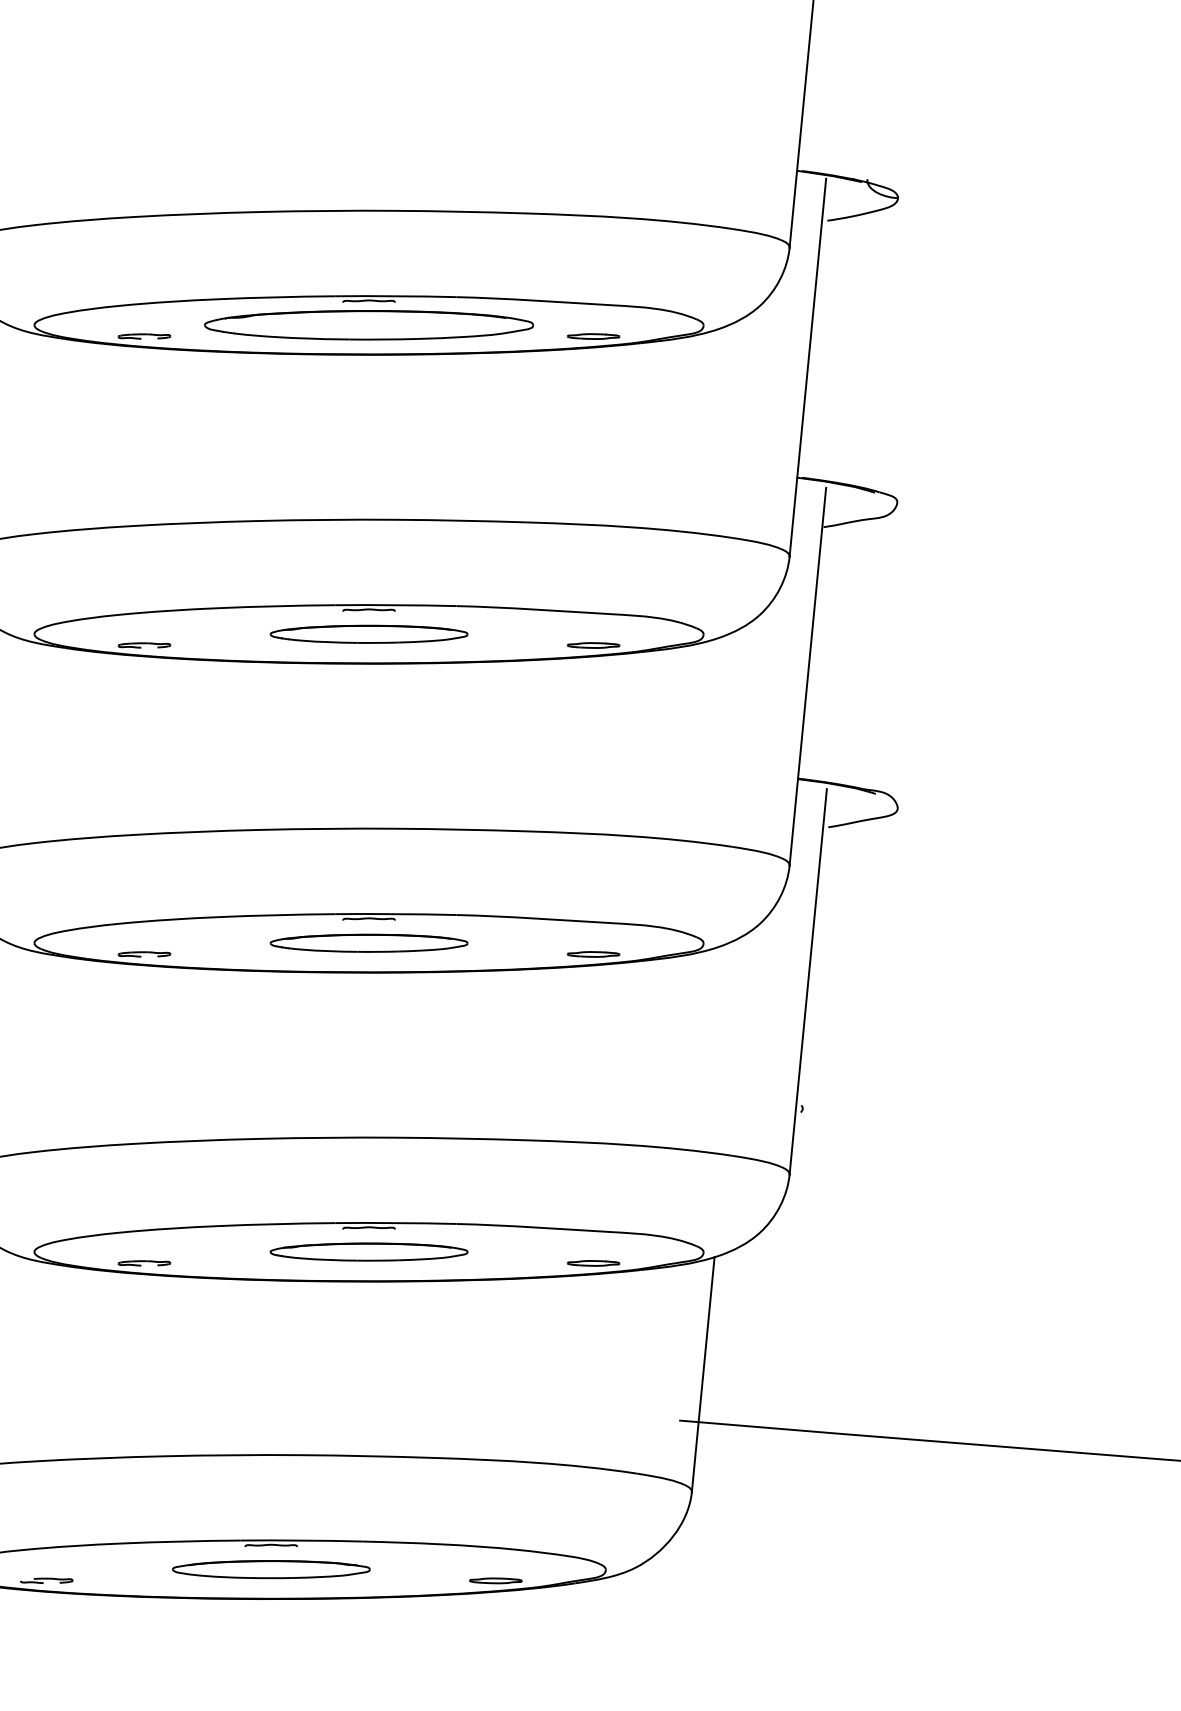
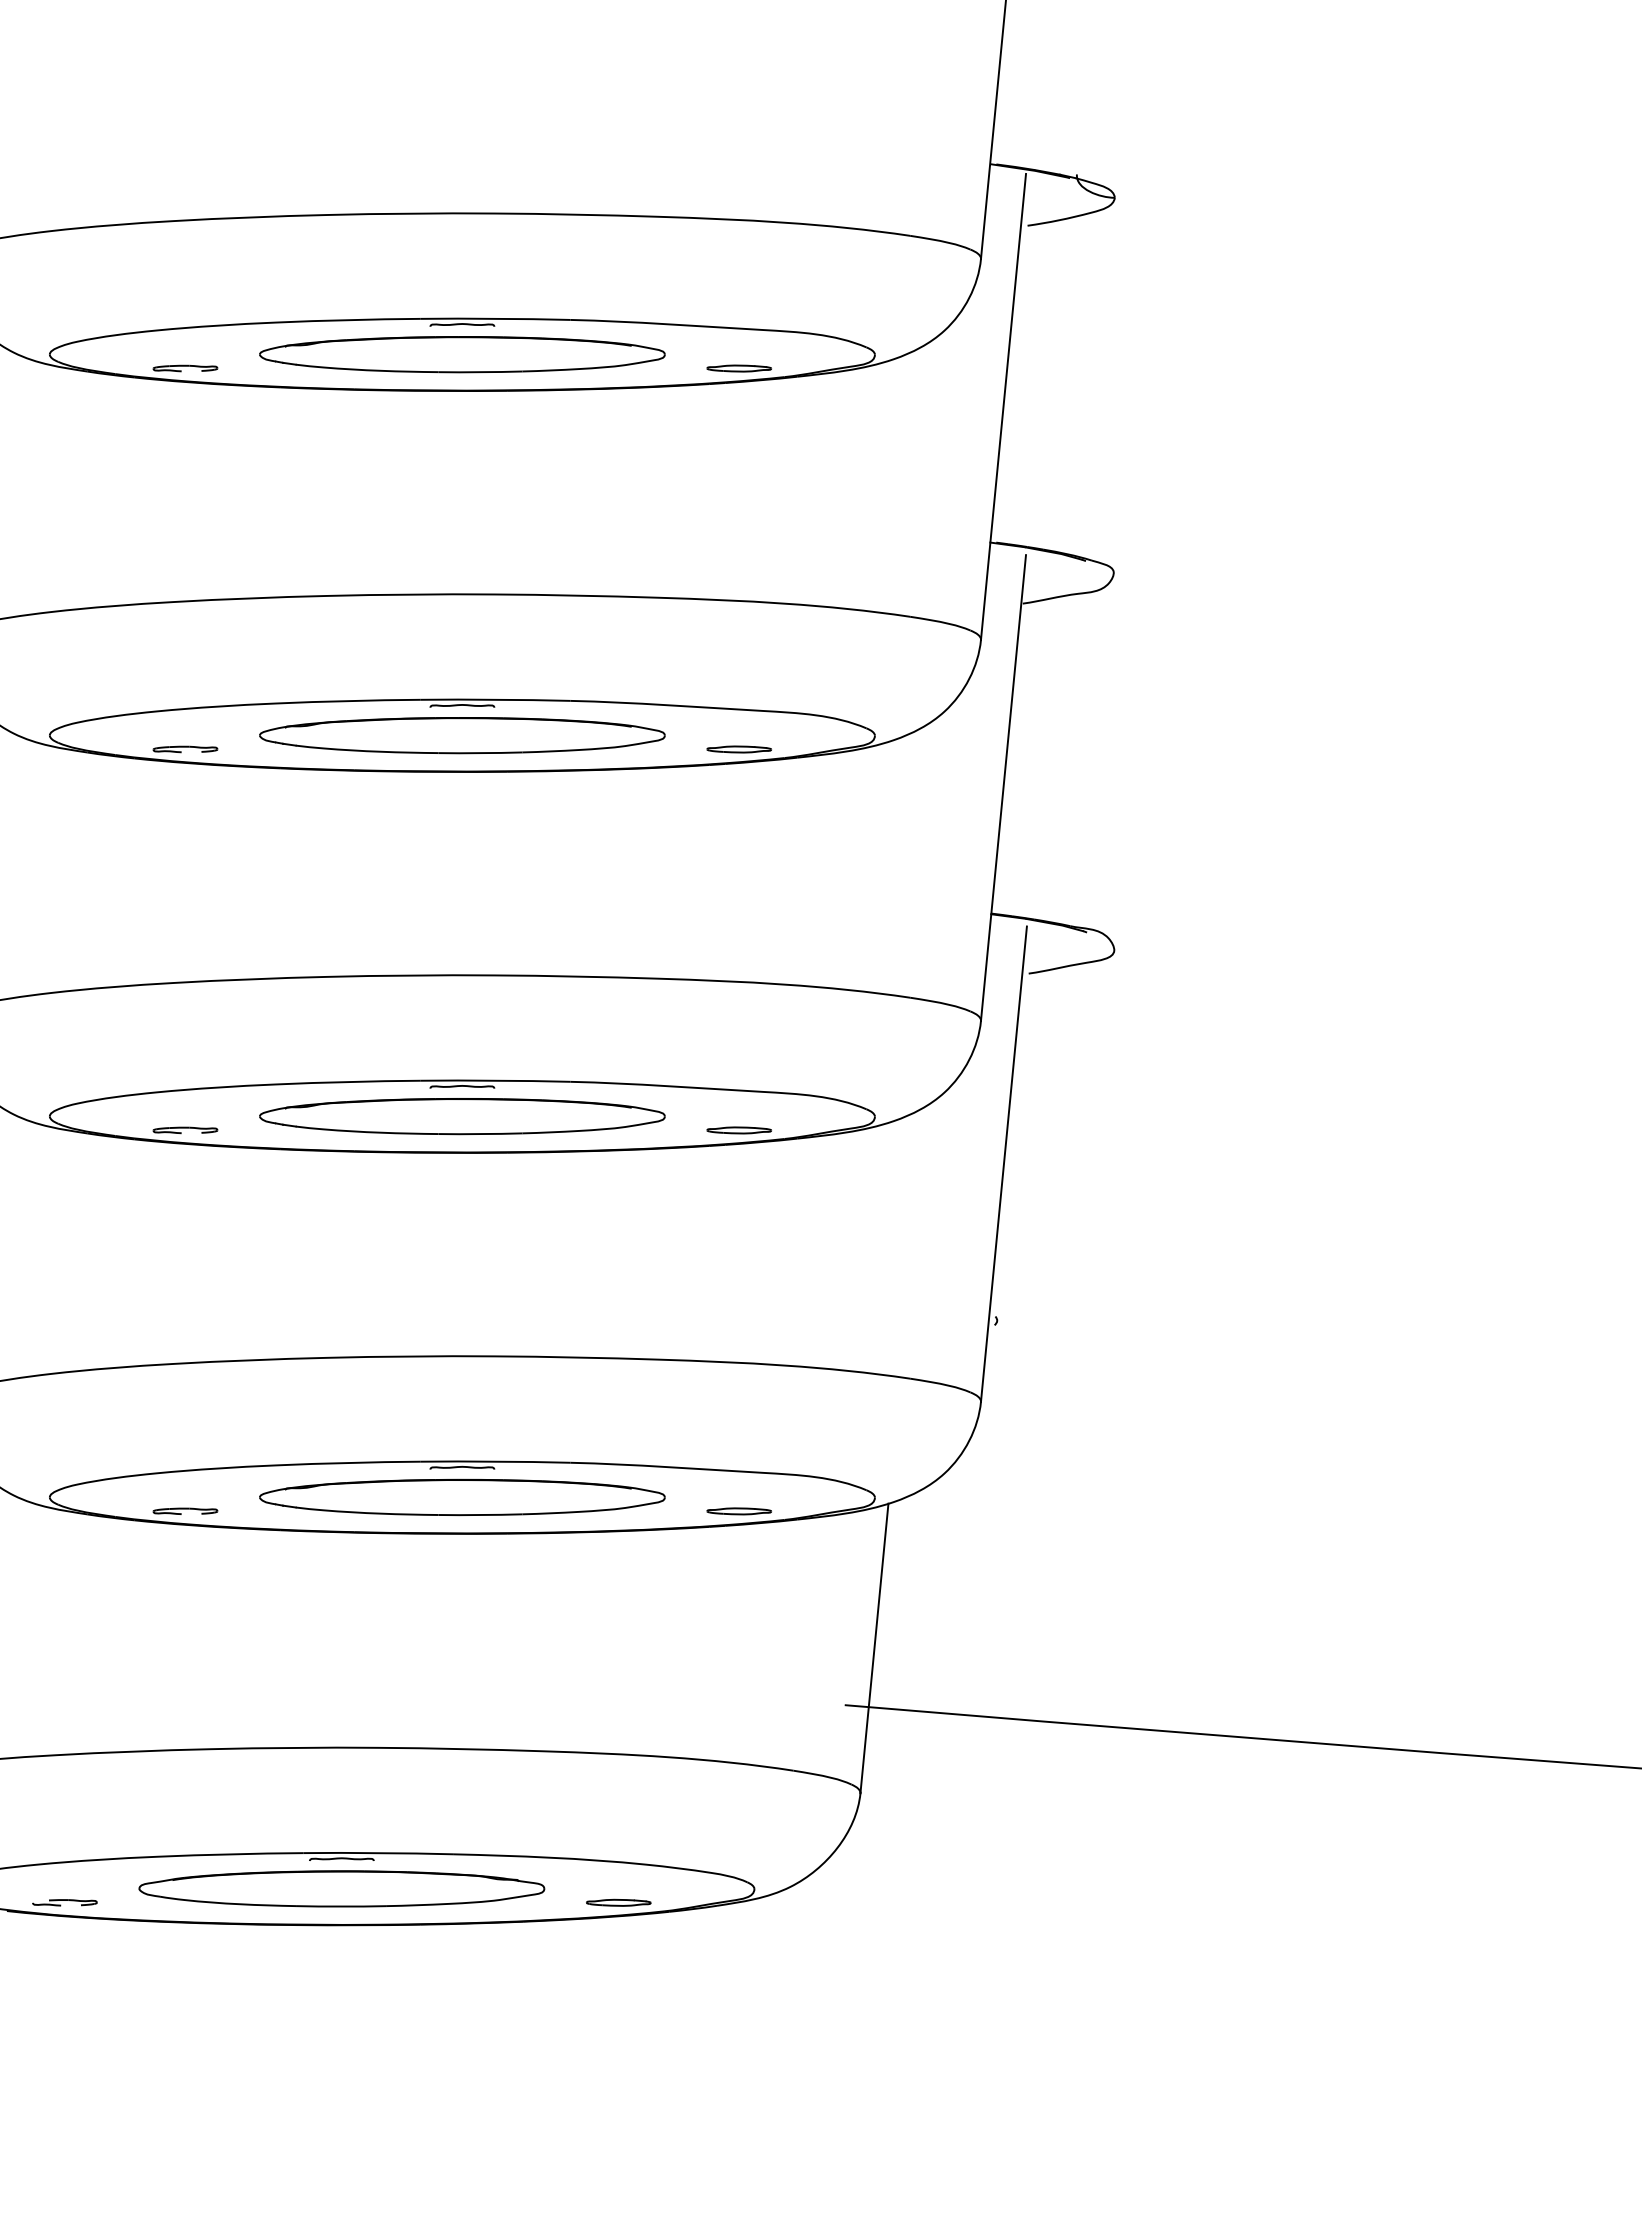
part: (369, 634) -> (462, 735), size x1.67
part: (369, 943) -> (462, 1116), size x1.67
part: (369, 1252) -> (462, 1497), size x1.67
part: (271, 1569) -> (341, 1888), size x1.67

